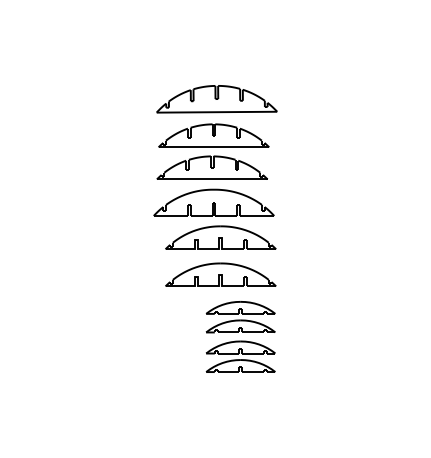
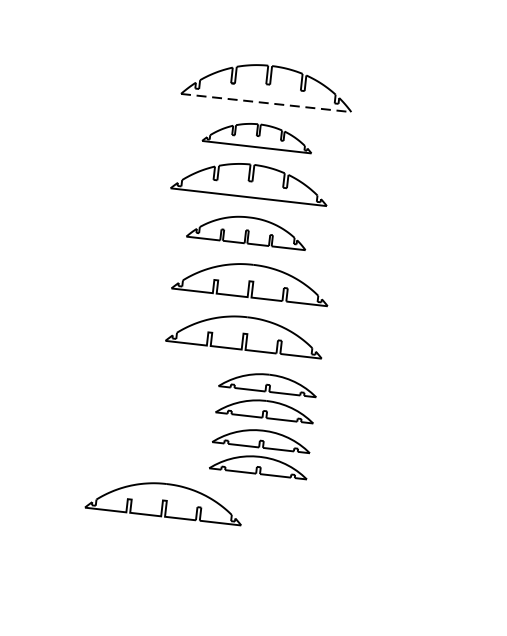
line: (217, 112) -> (266, 103), solid -> dashed
part: (213, 135) -> (257, 135), size x0.7
part: (213, 202) -> (246, 229), size x0.7
part: (177, 397) -> (164, 499), added

